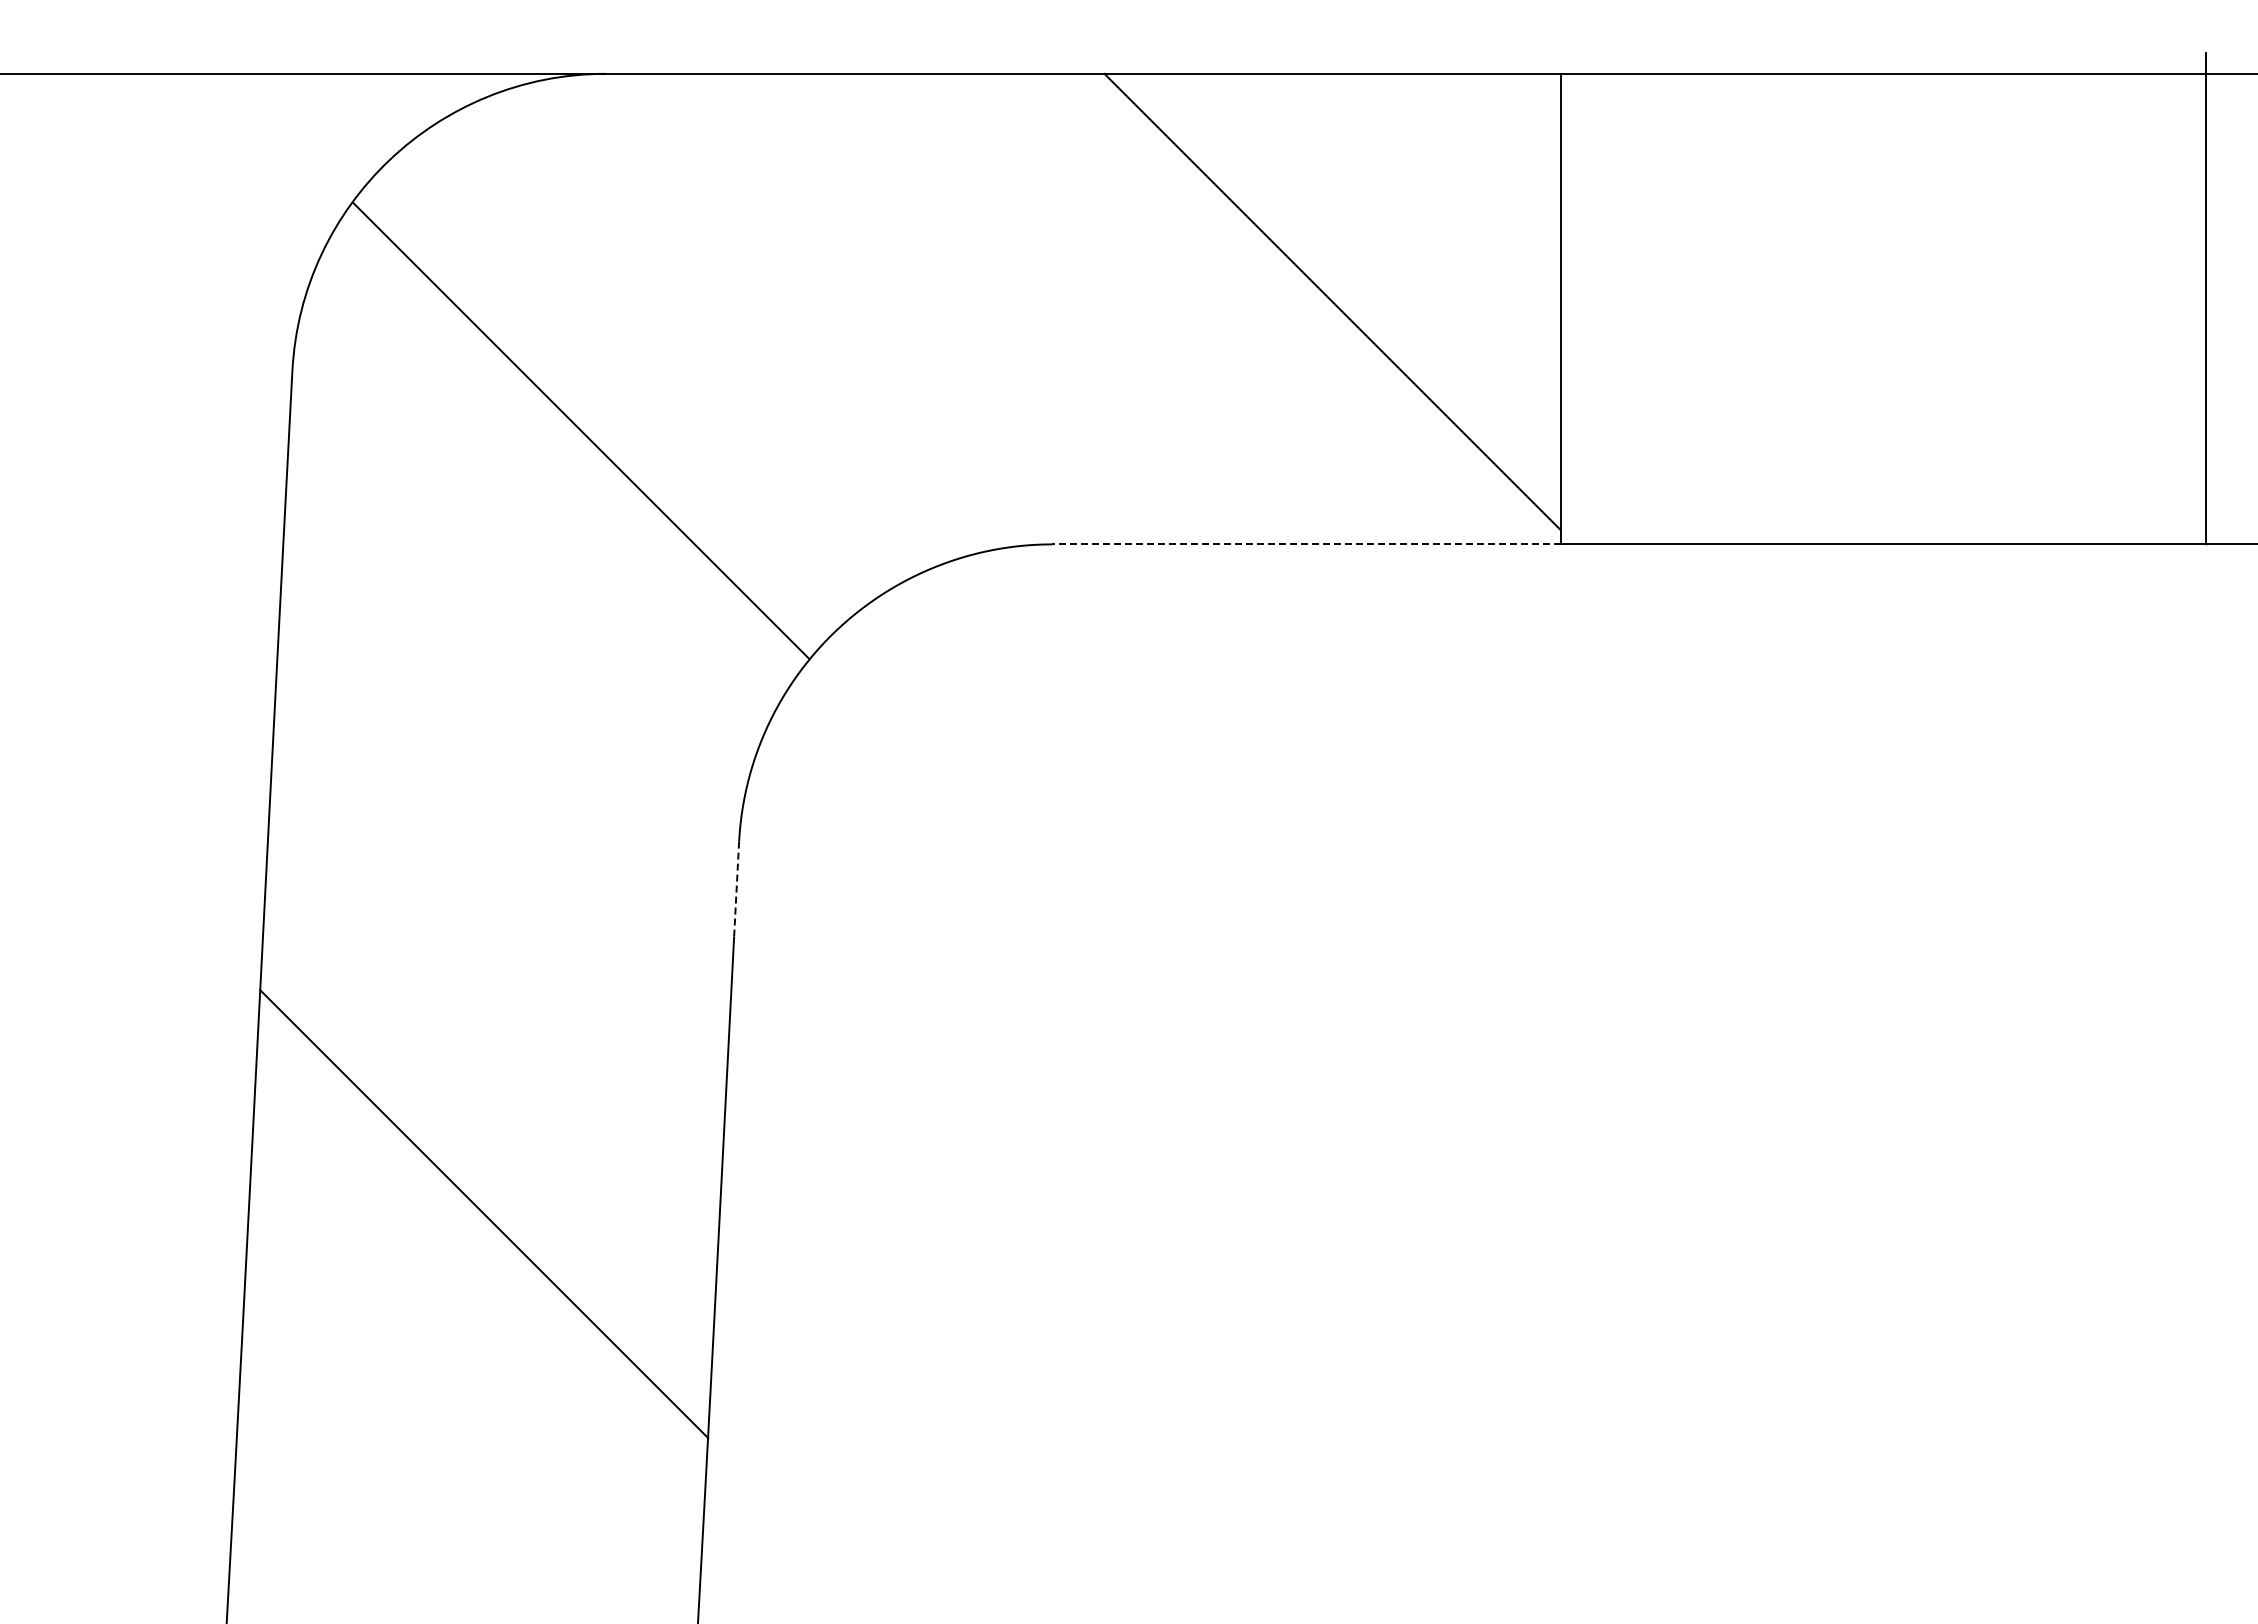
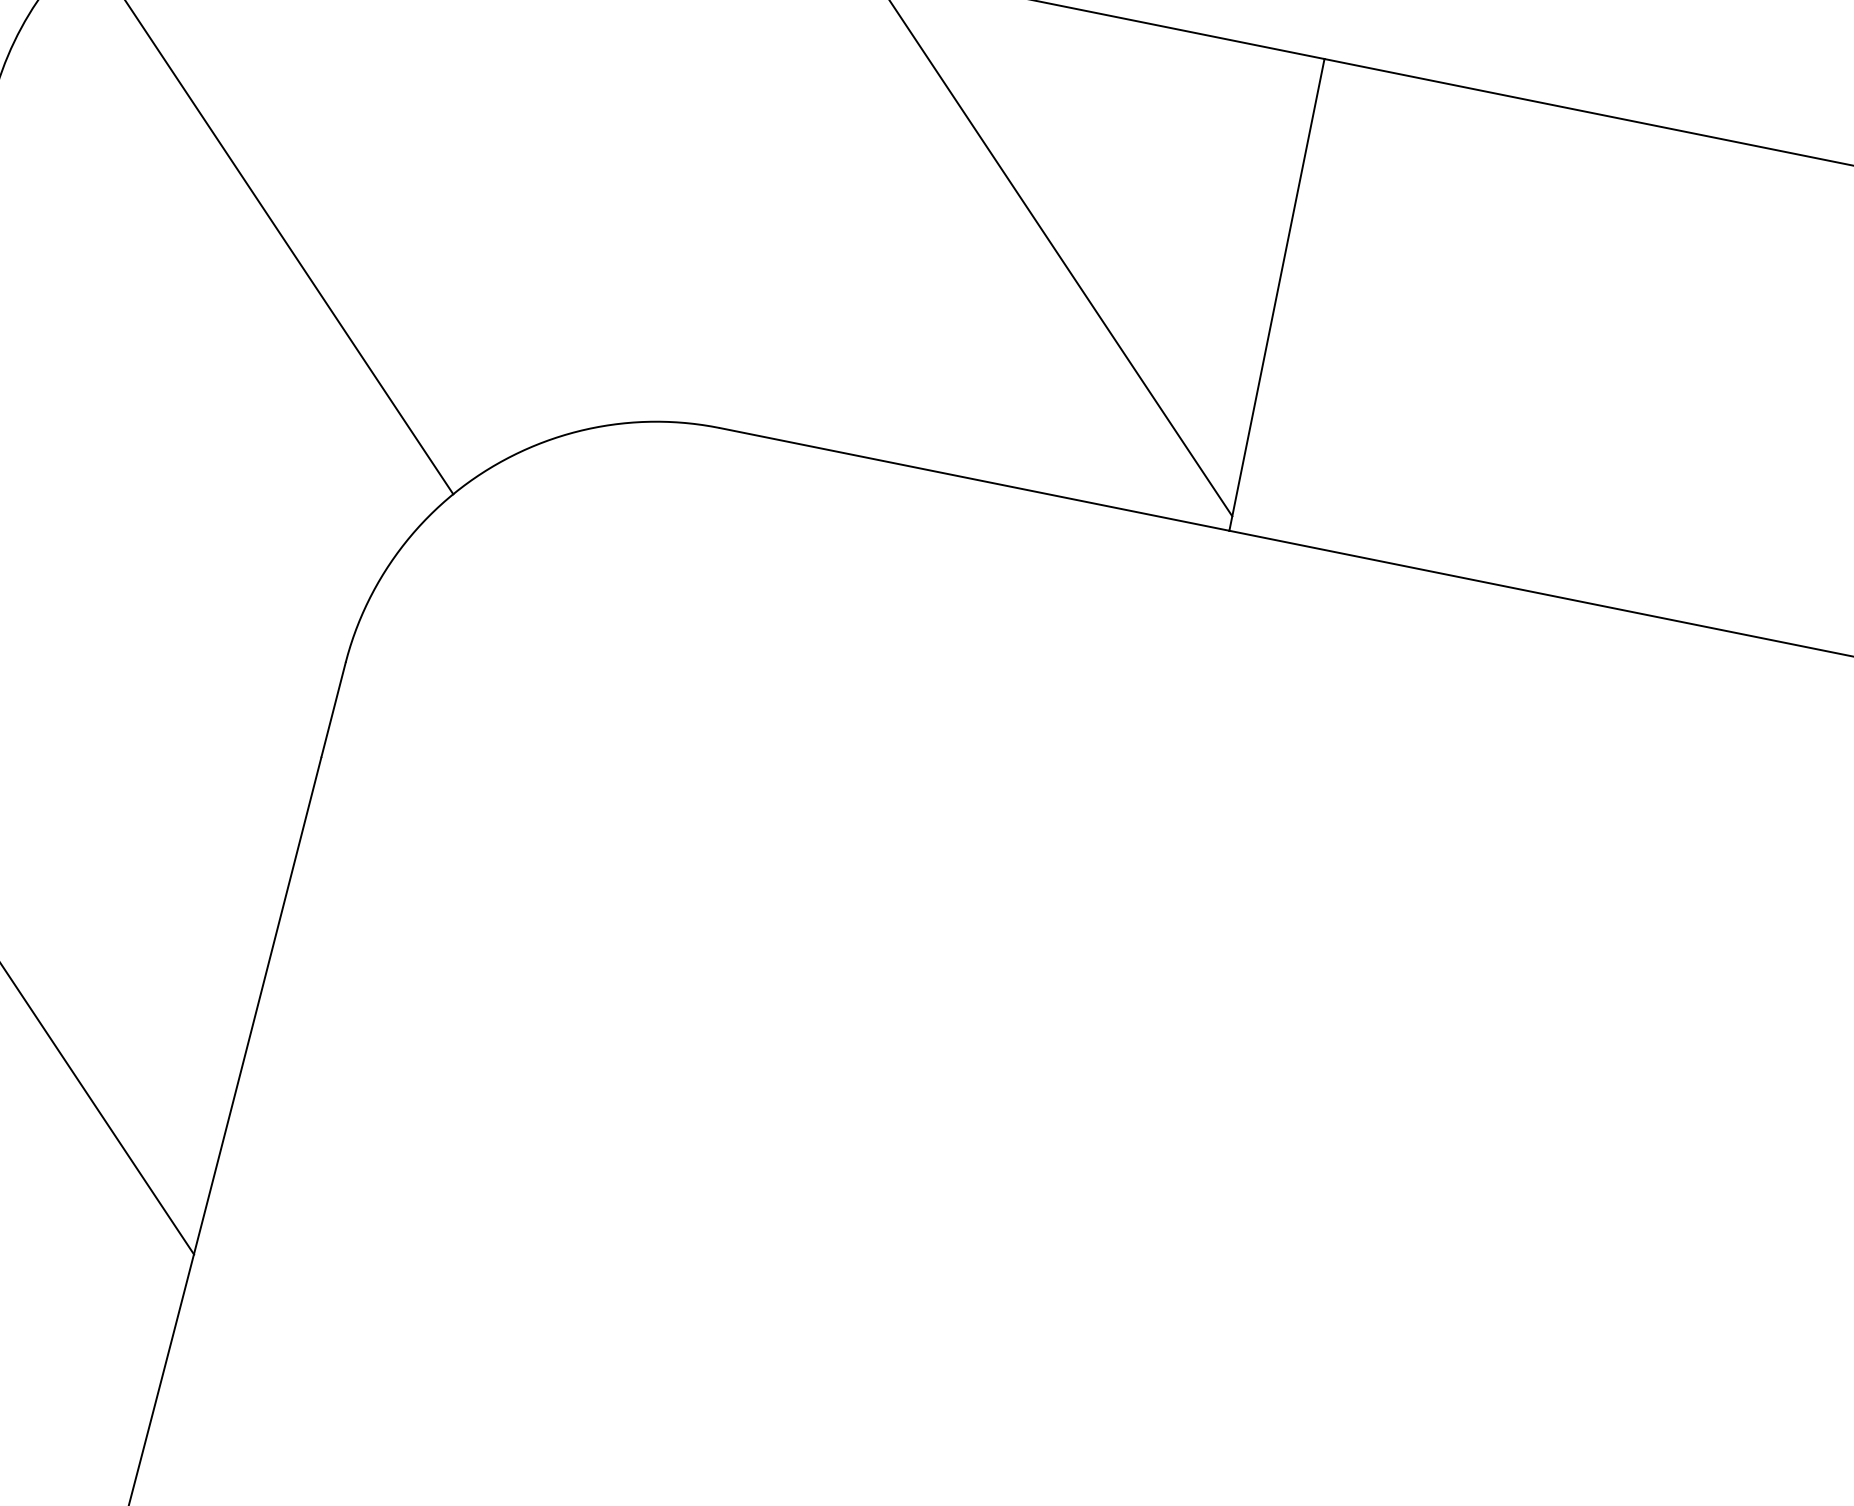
line: (1305, 544) -> (973, 479), dashed -> solid
line: (736, 889) -> (333, 710), dashed -> solid

